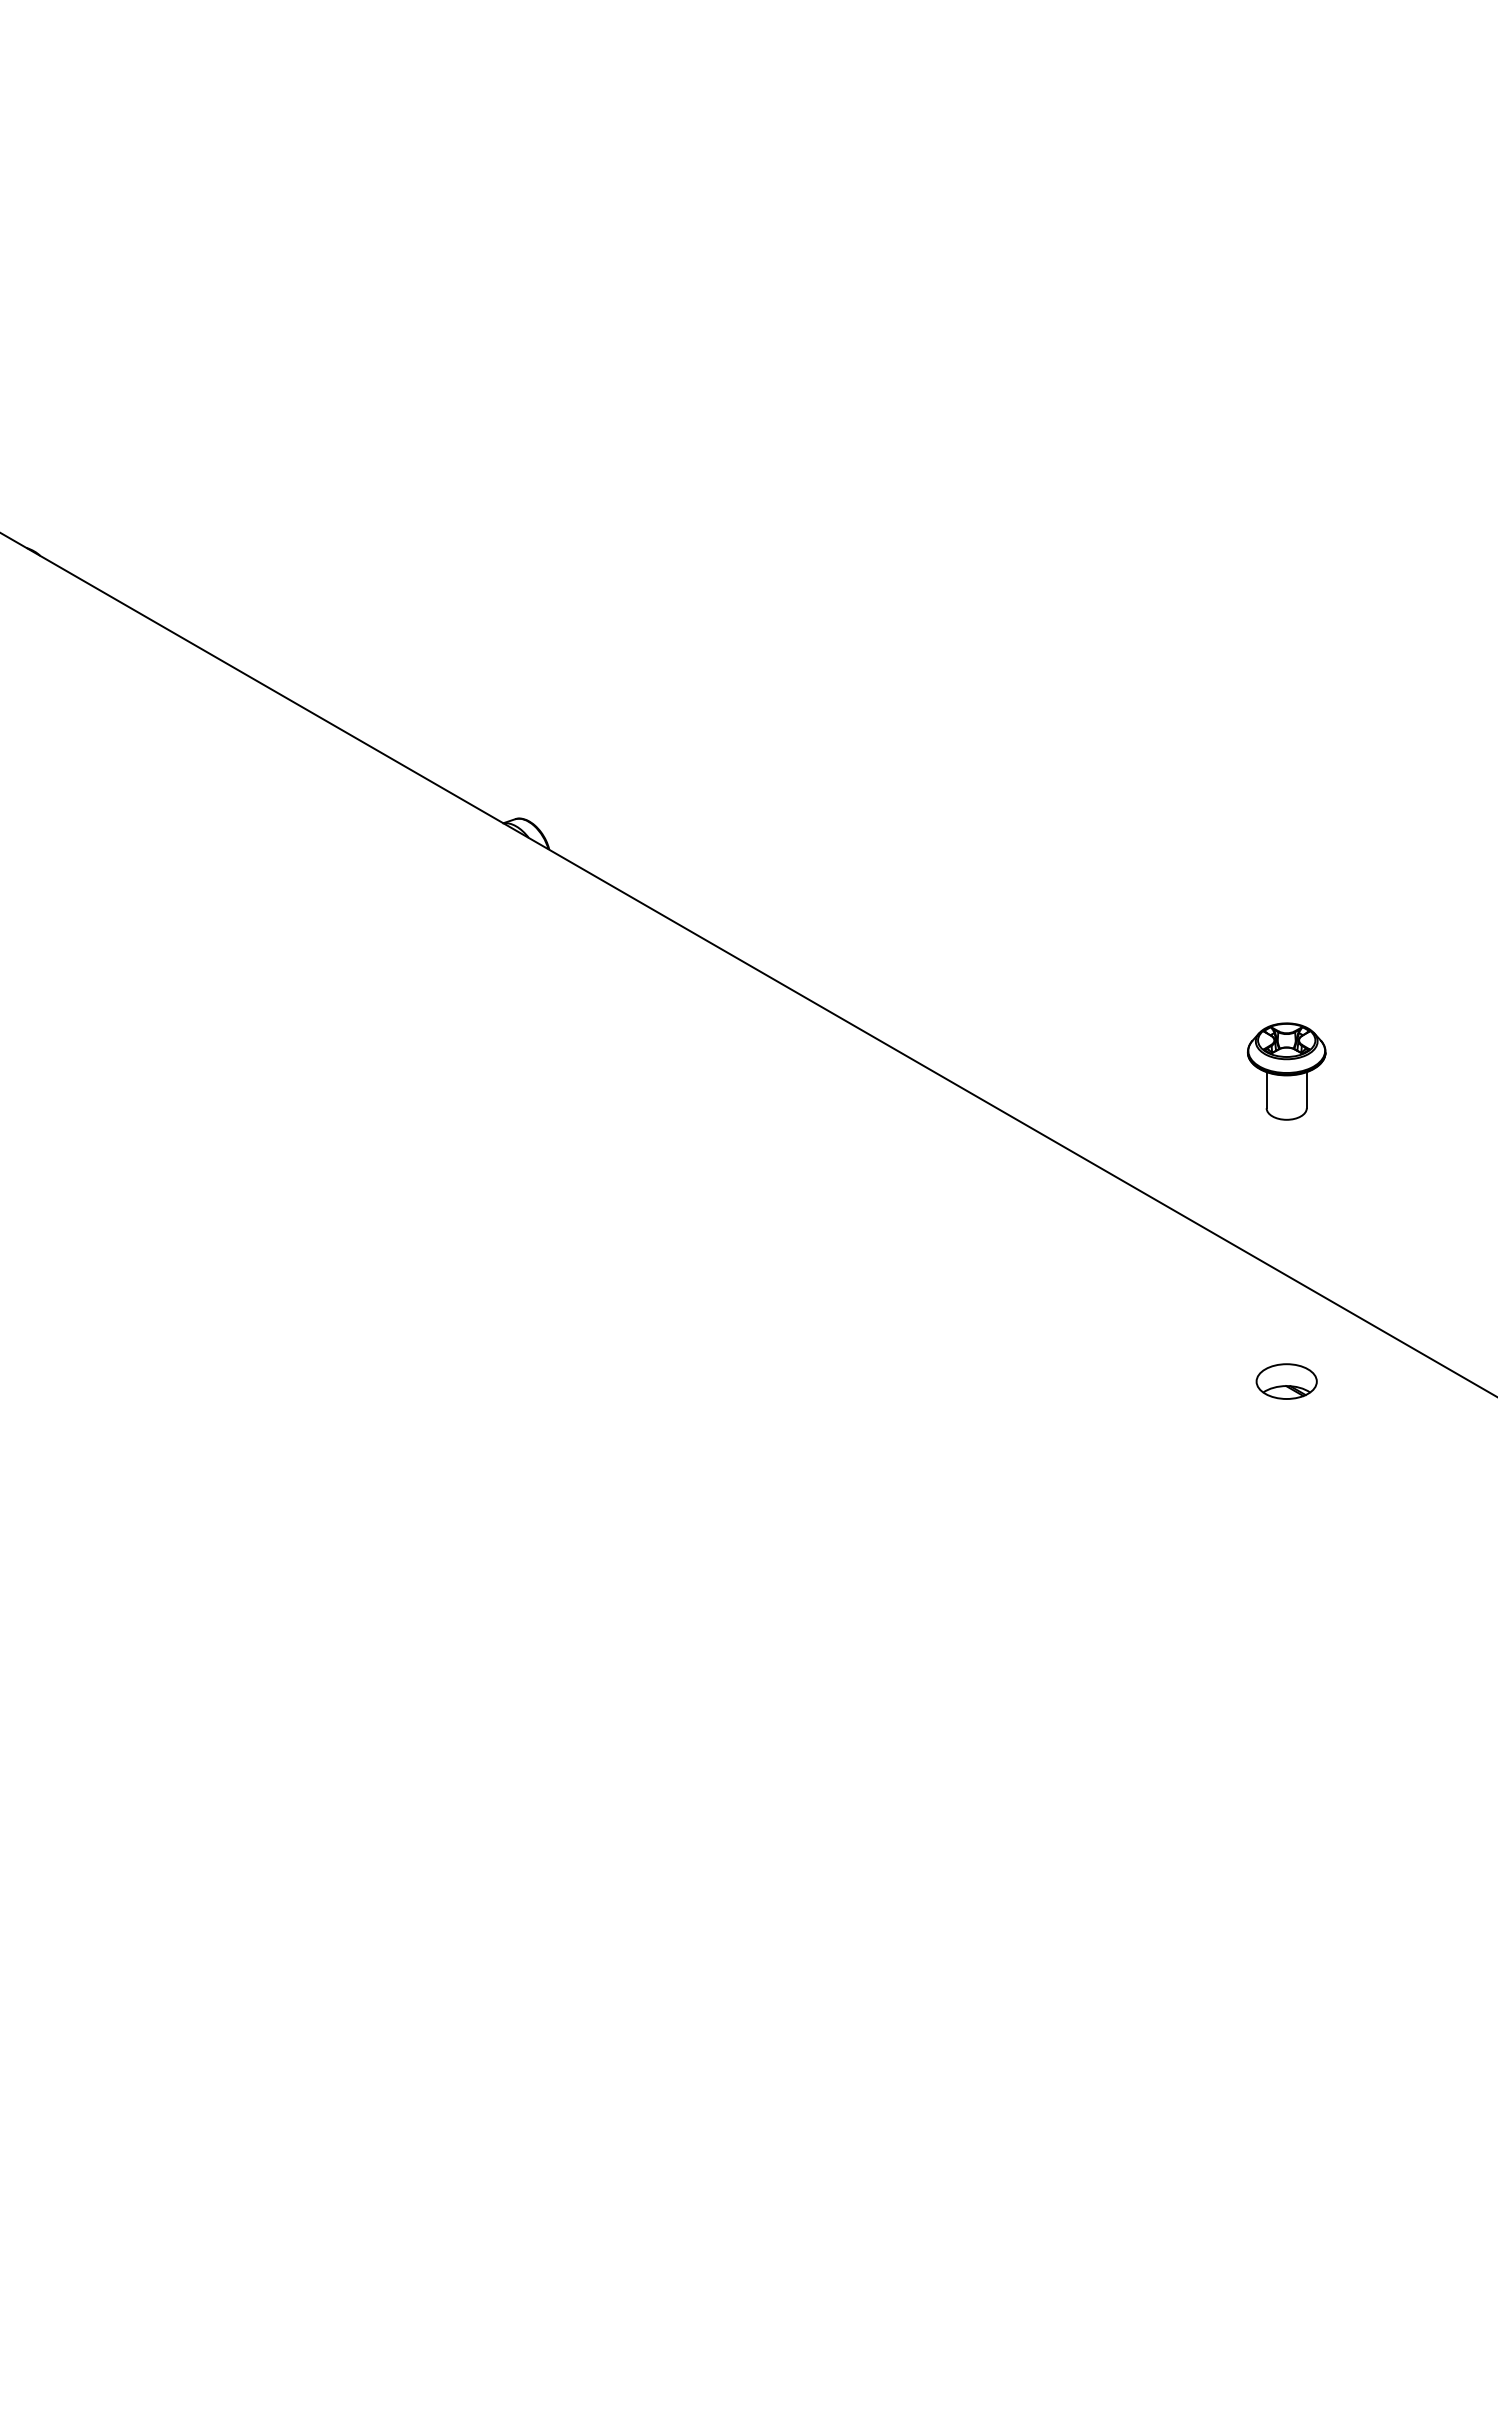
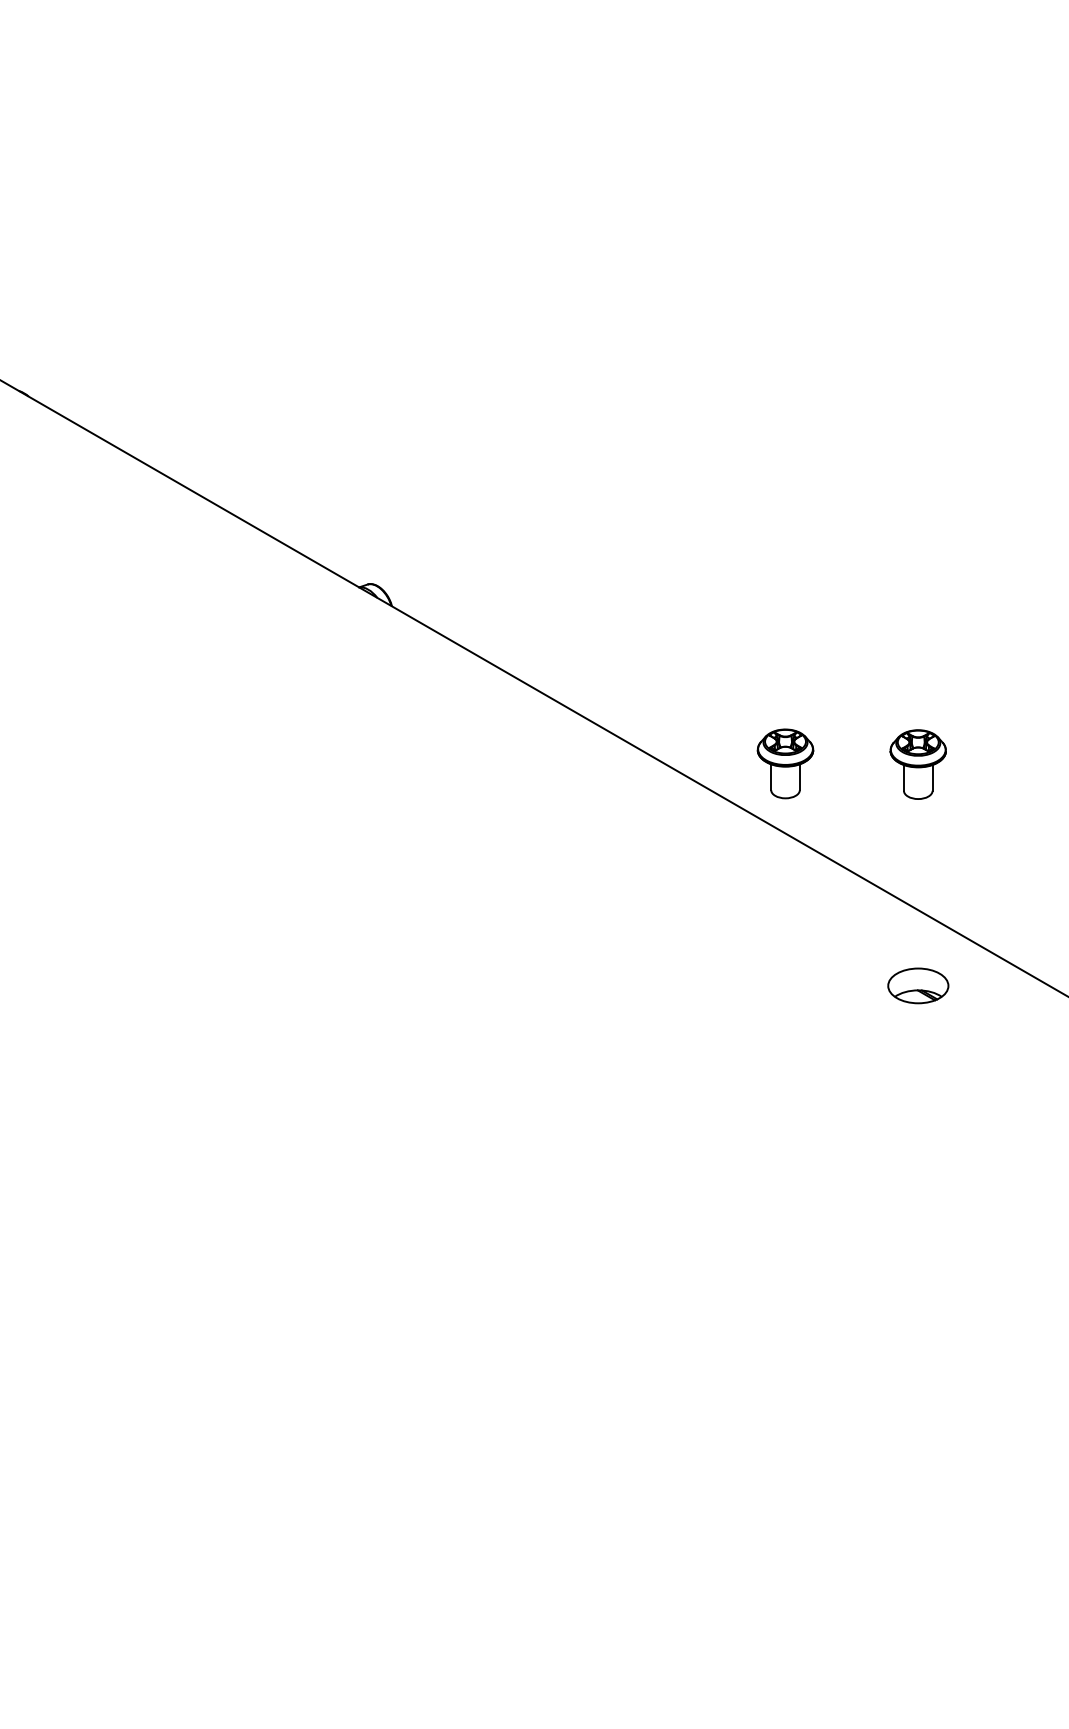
part: (1100, 1070) -> (785, 763), added
part: (1286, 1381) -> (918, 985), size x1.4

